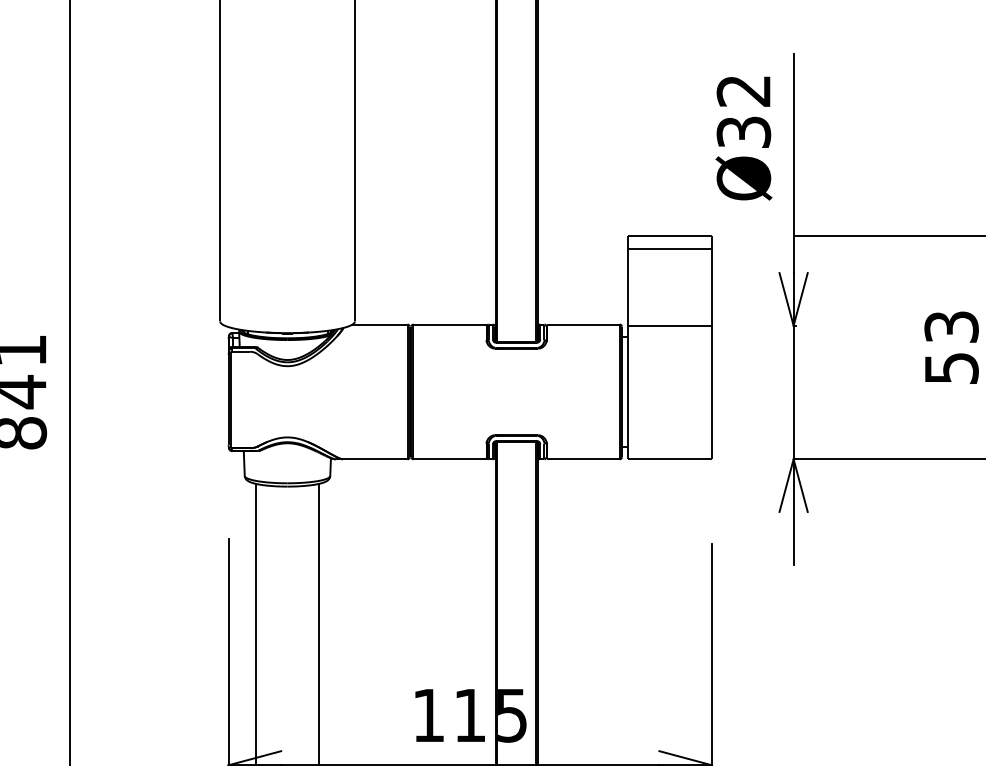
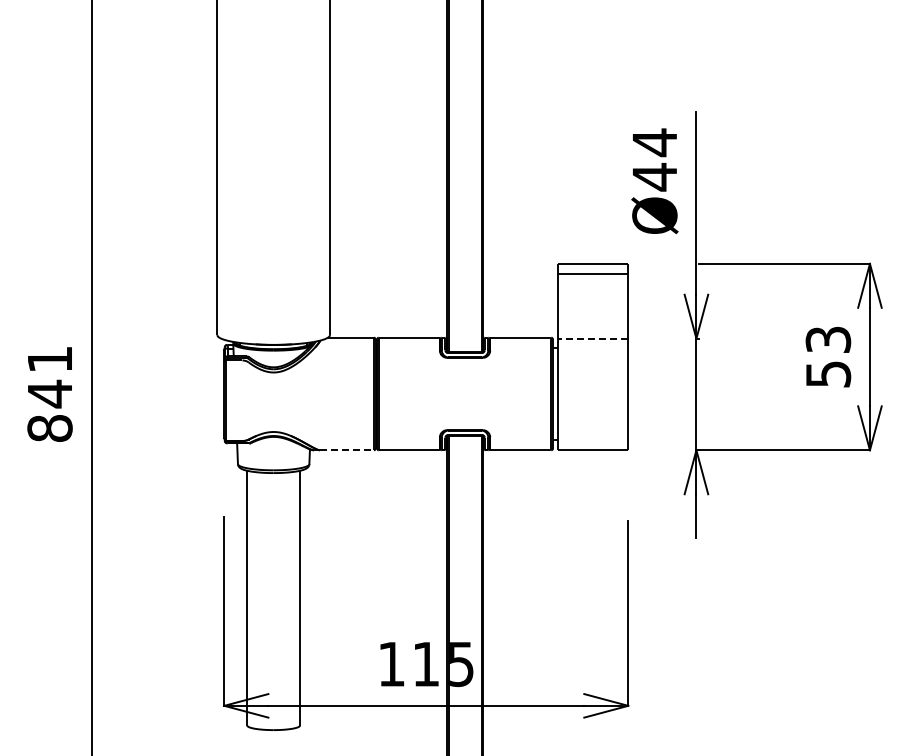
text: (743, 111) -> (654, 159), Ø32 -> Ø44
line: (669, 325) -> (592, 338), solid -> dashed
line: (375, 459) -> (347, 450), solid -> dashed

